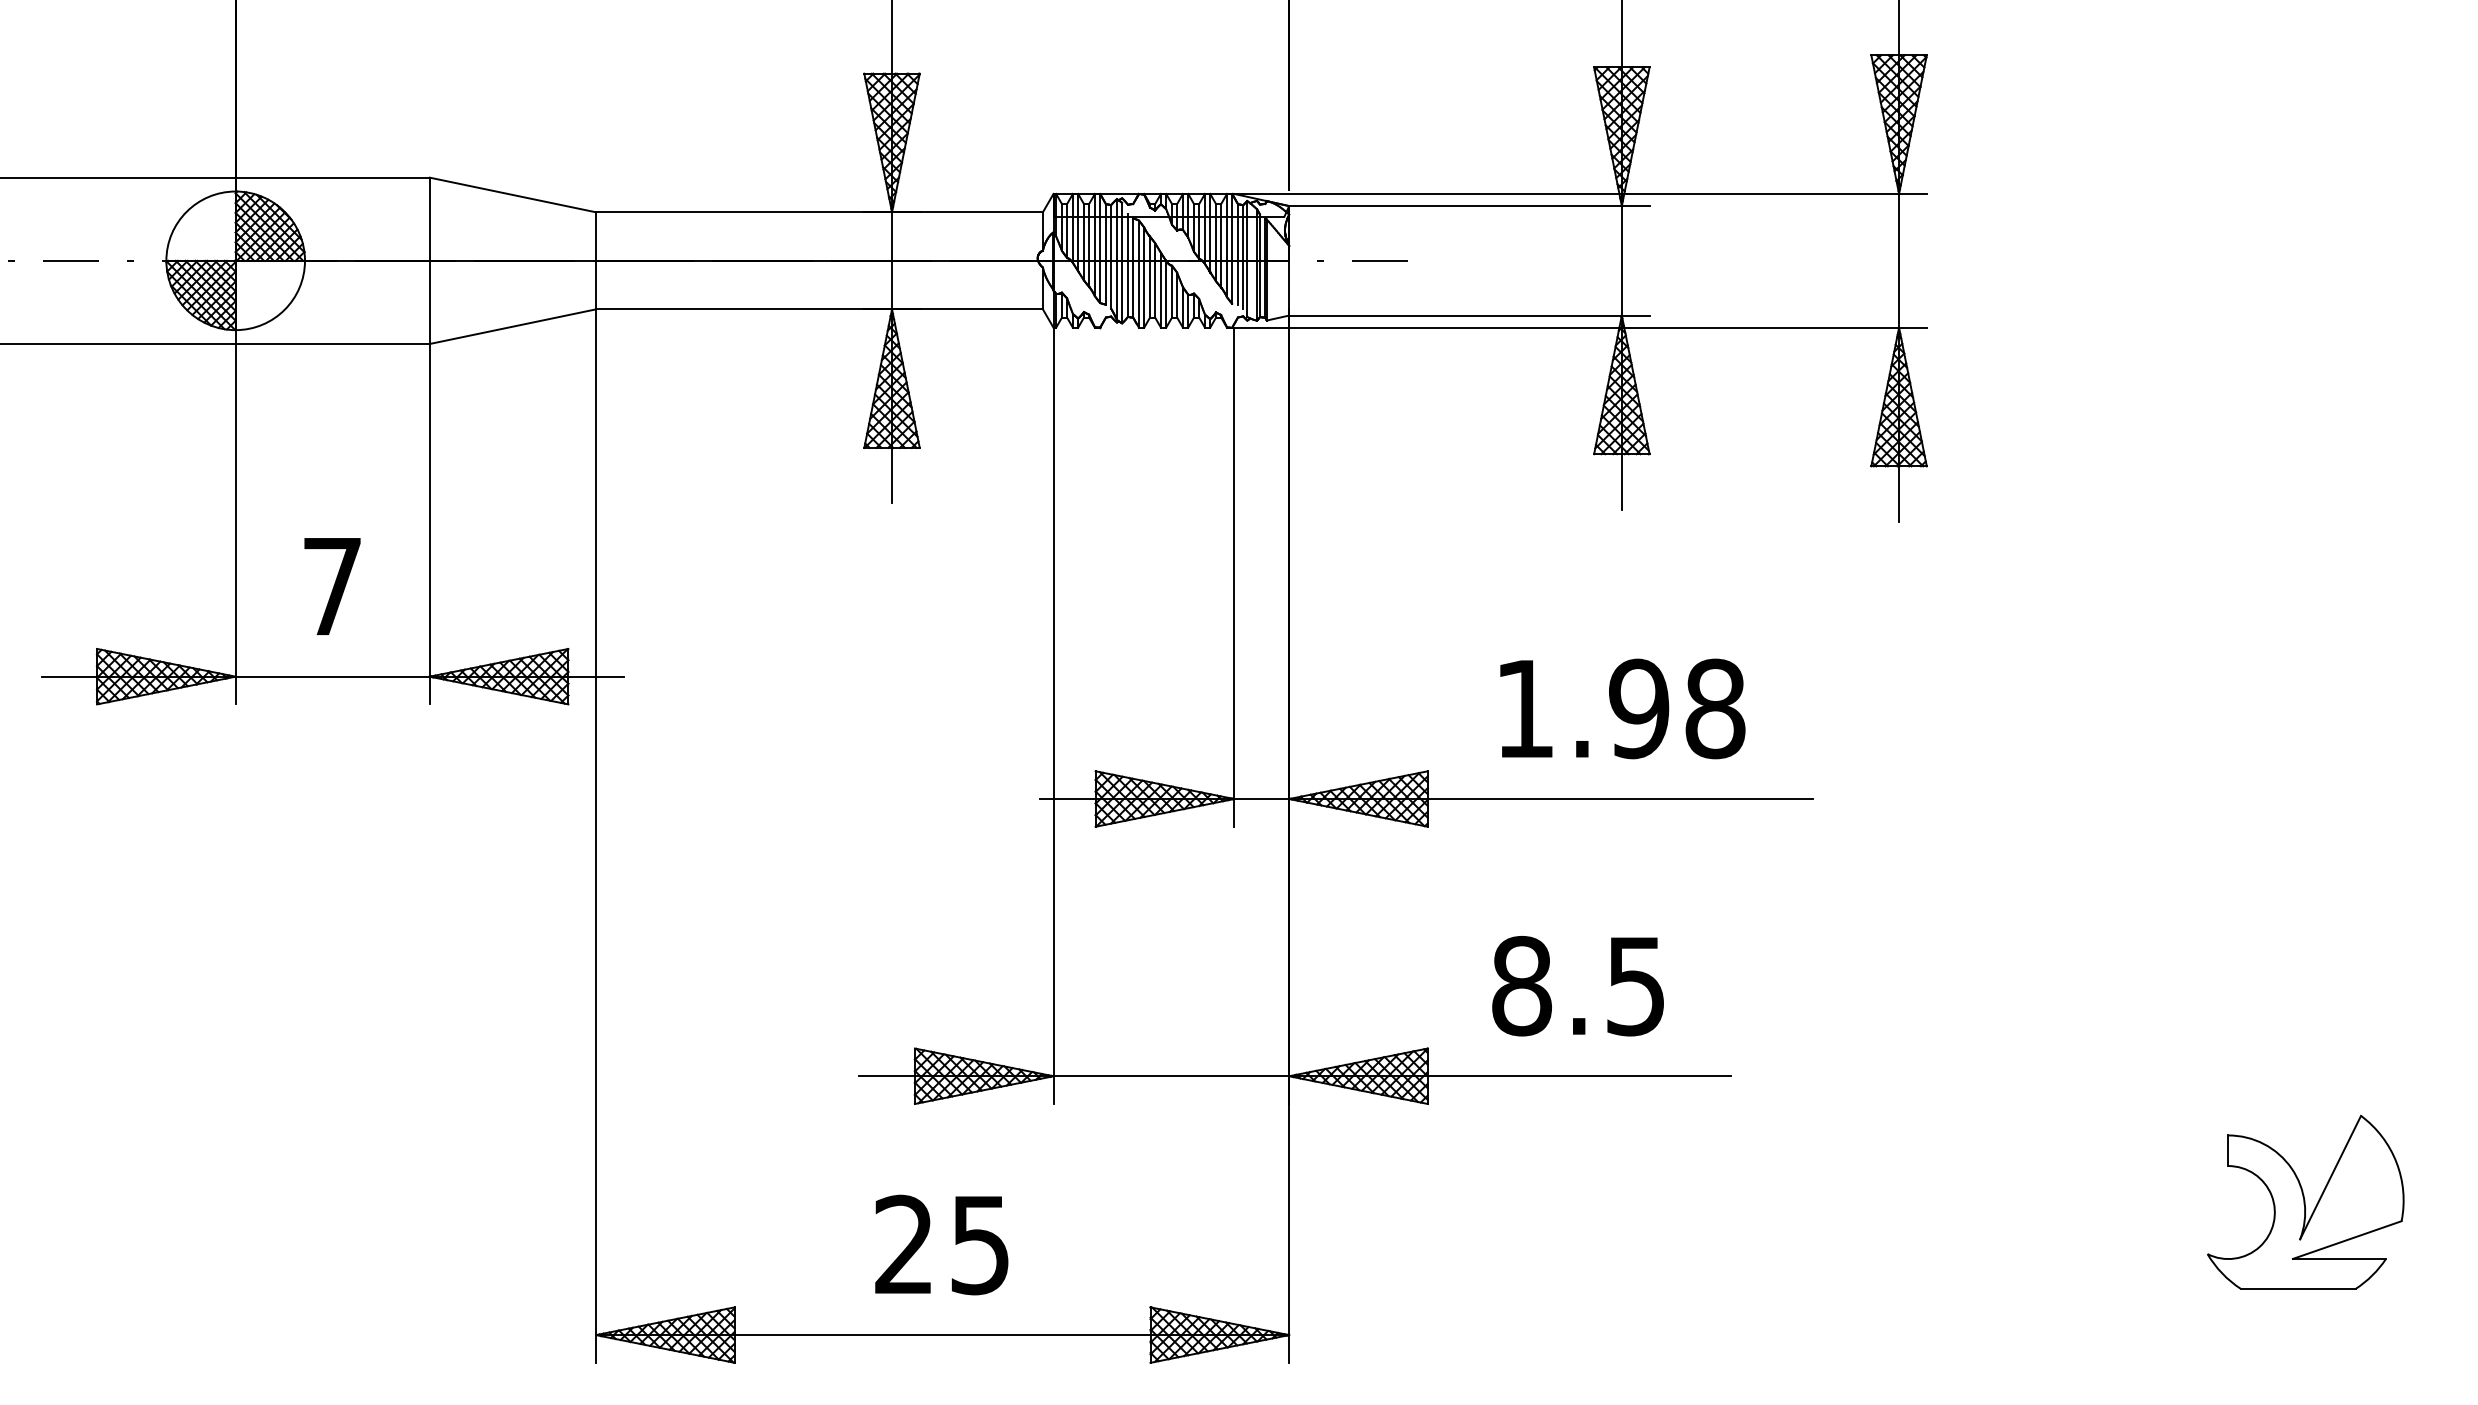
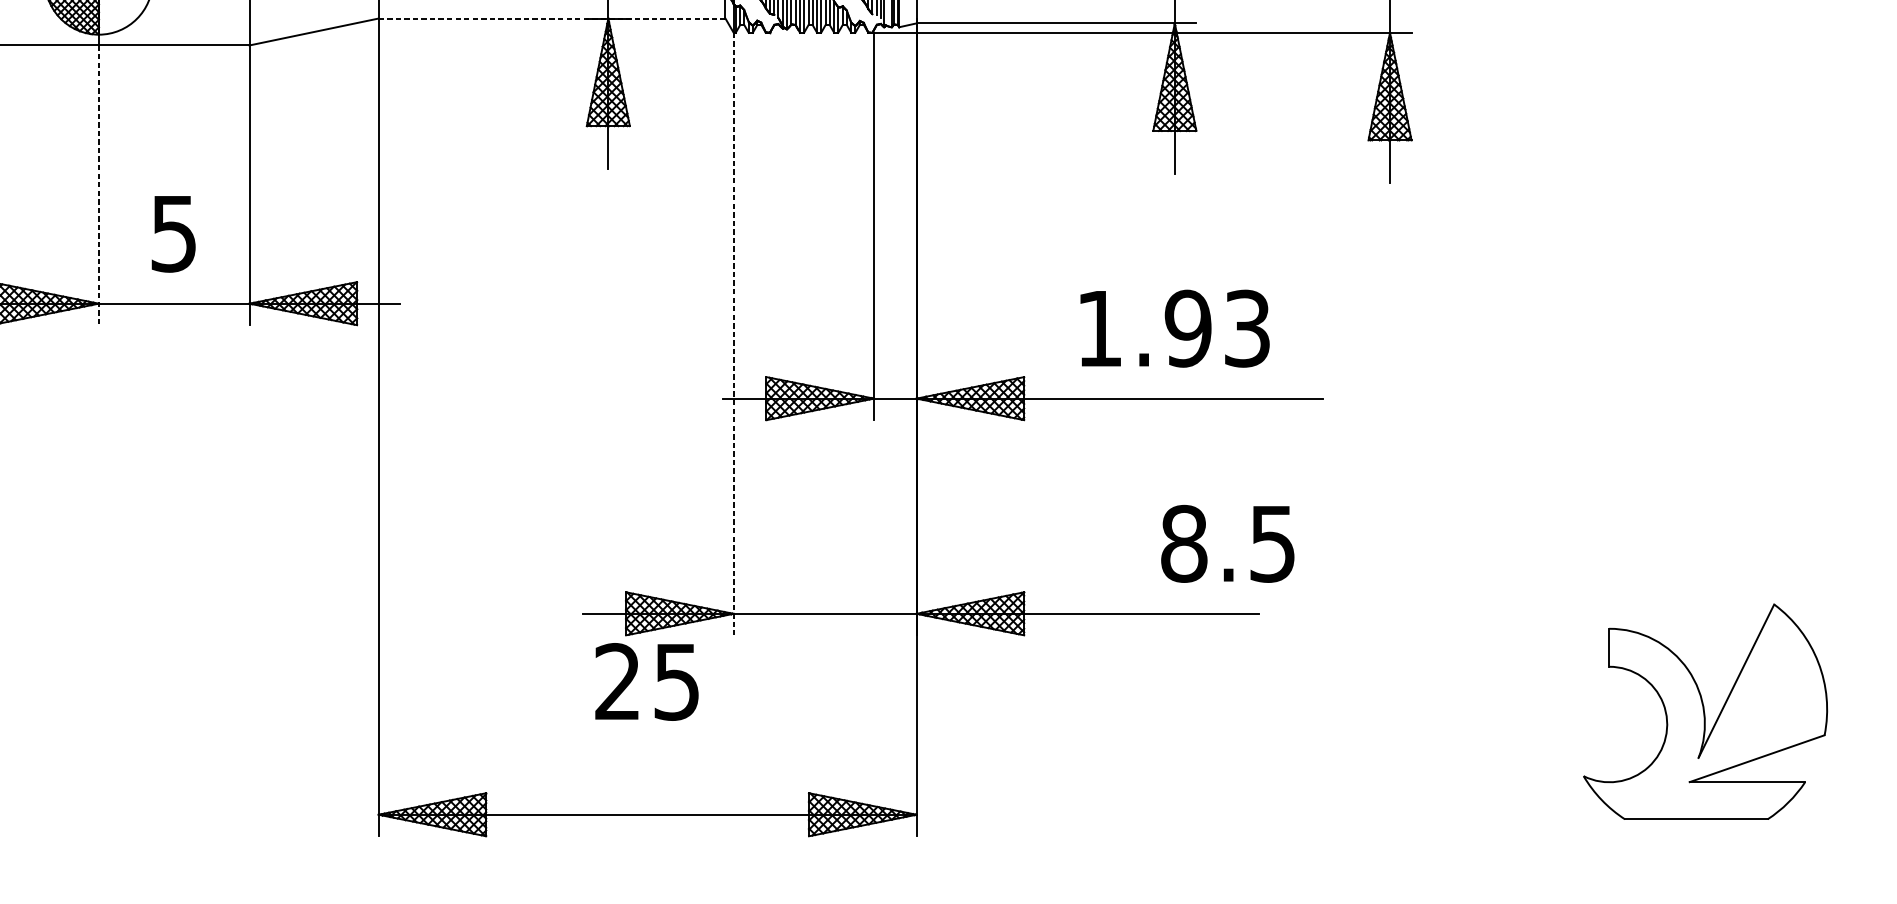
line: (820, 309) -> (552, 18), solid -> dashed
line: (235, 524) -> (98, 185), solid -> dashed
text: (331, 587) -> (173, 234), 7 -> 5
text: (1715, 708) -> (1247, 328), 1.98 -> 1.93
line: (1053, 716) -> (733, 334), solid -> dashed
text: (1577, 986) -> (1227, 544), moved
part: (2305, 1201) -> (1705, 711), size x1.6
text: (941, 1244) -> (646, 681), moved

